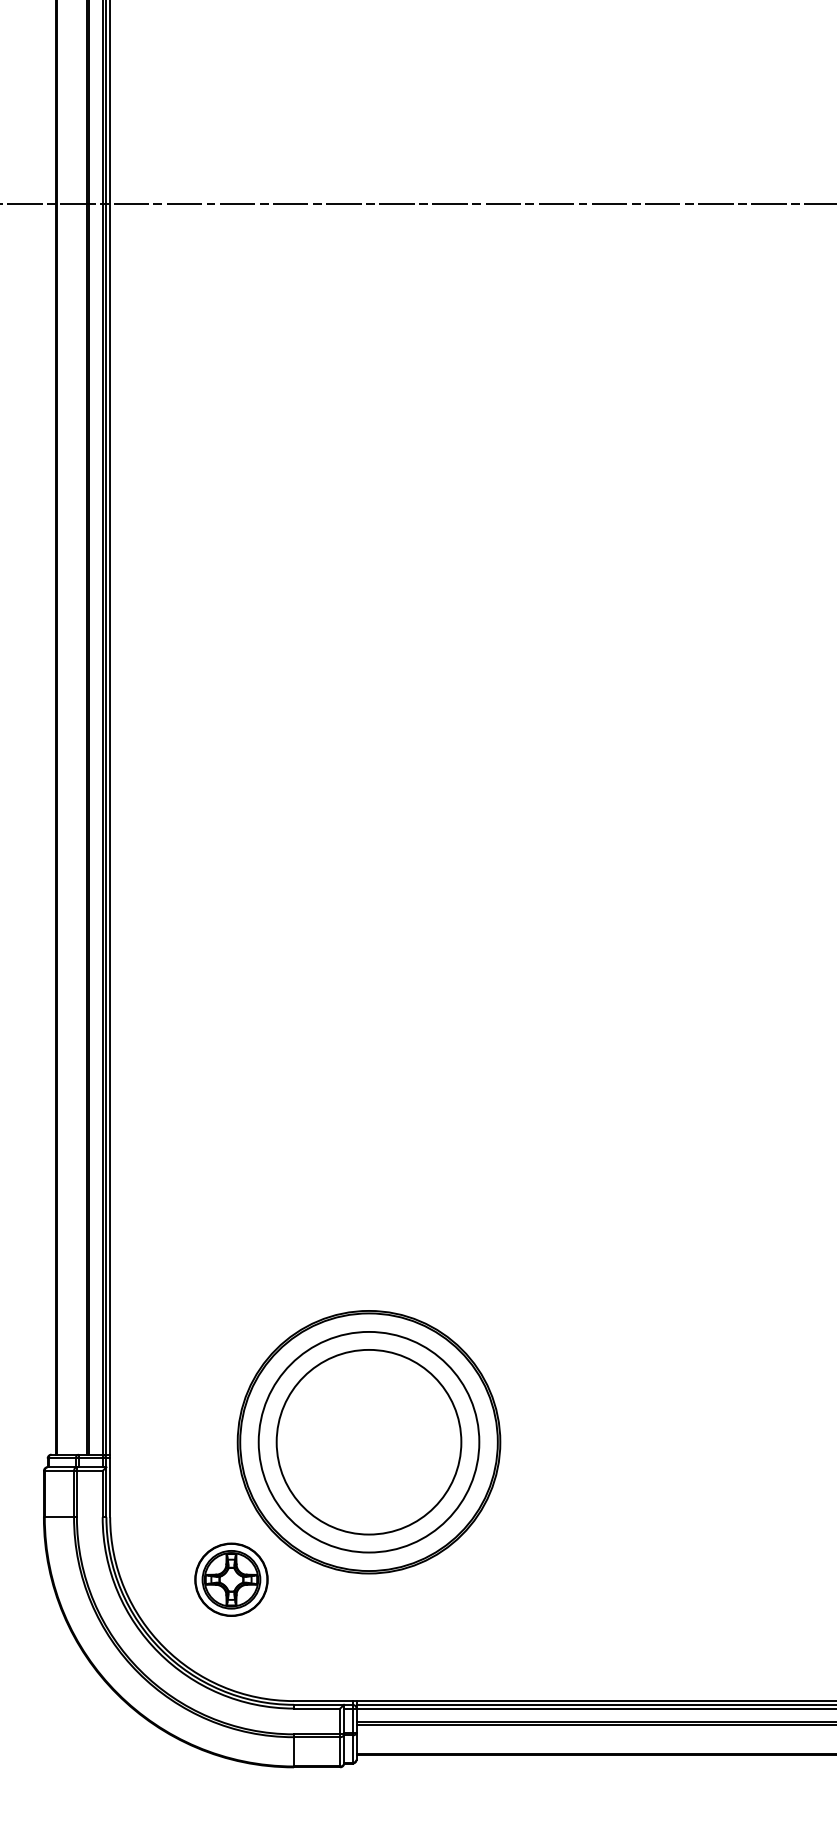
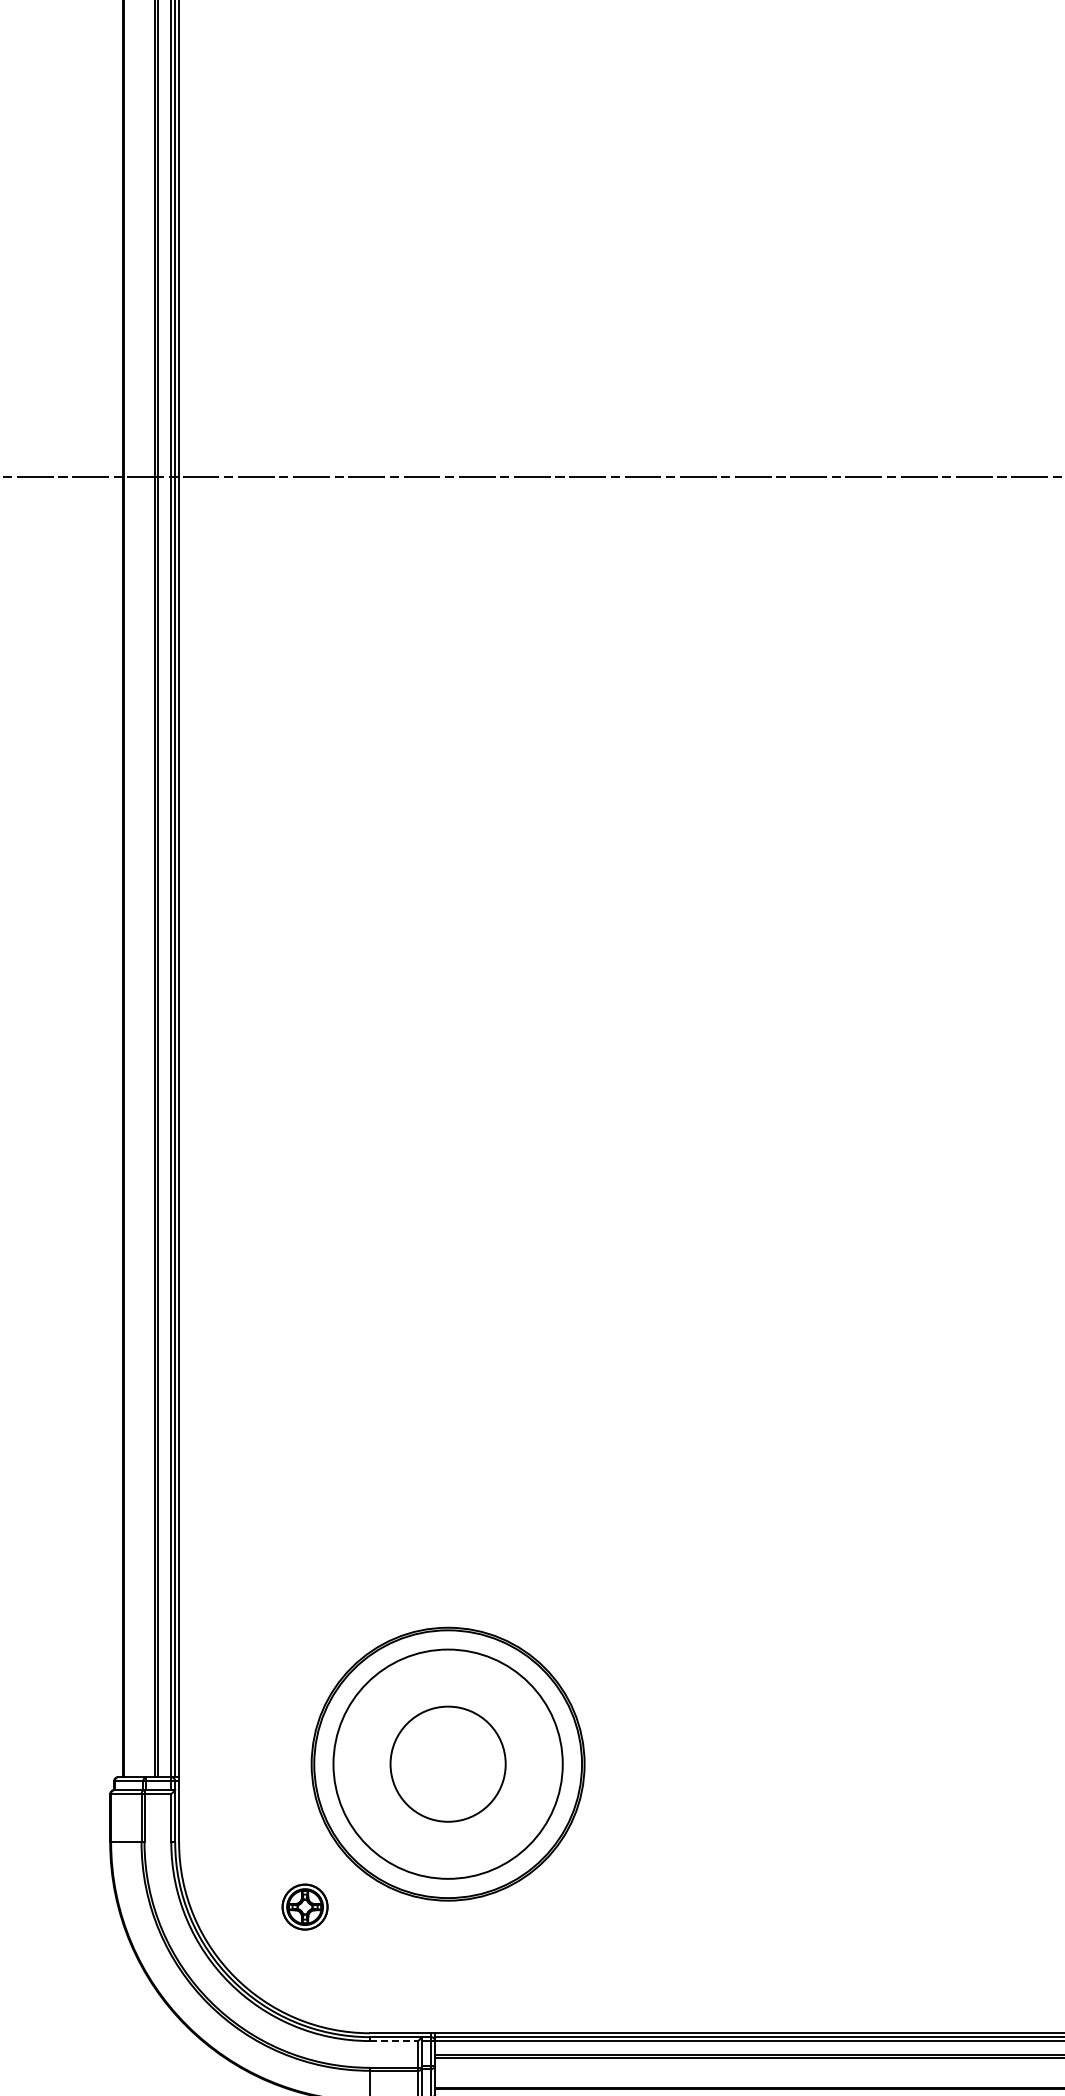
circle: (369, 1442) -> (448, 1764), size x0.6
part: (230, 1579) -> (304, 1906), size x0.6
line: (317, 1709) -> (394, 2041), solid -> dashed

